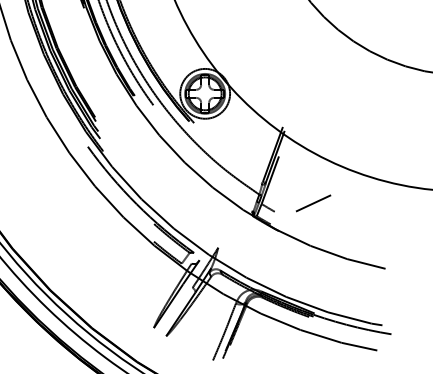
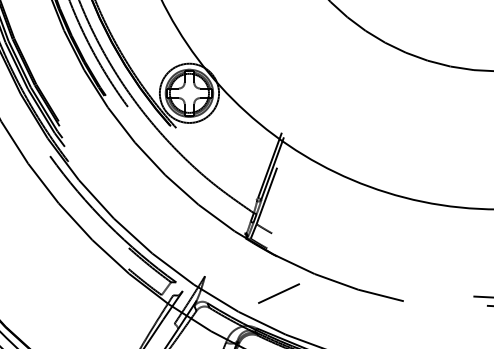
line: (313, 203) -> (278, 293), moved

